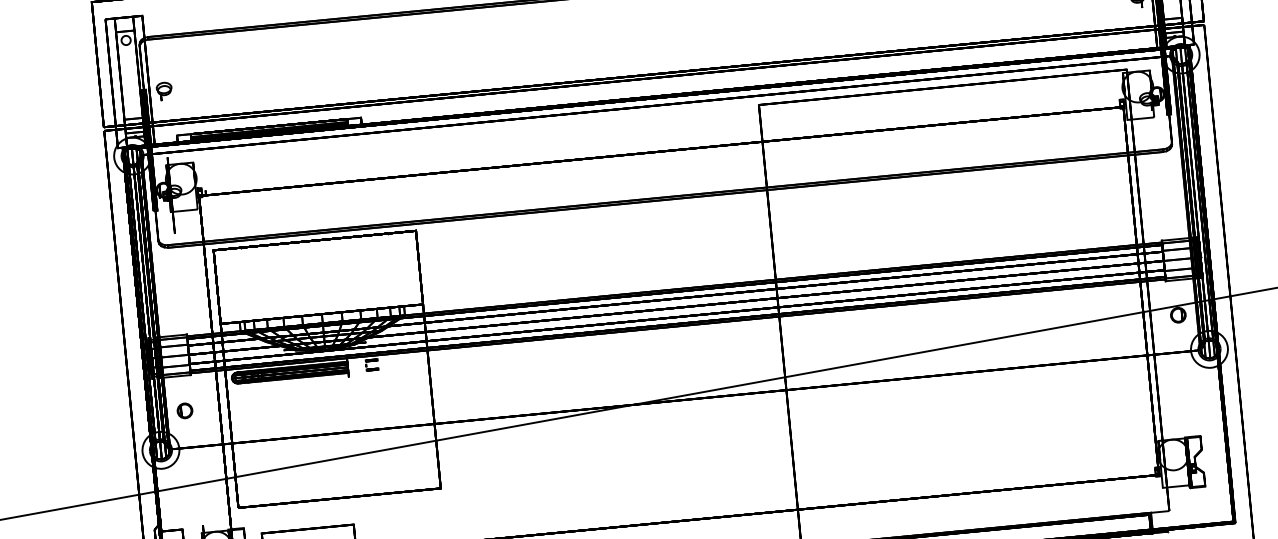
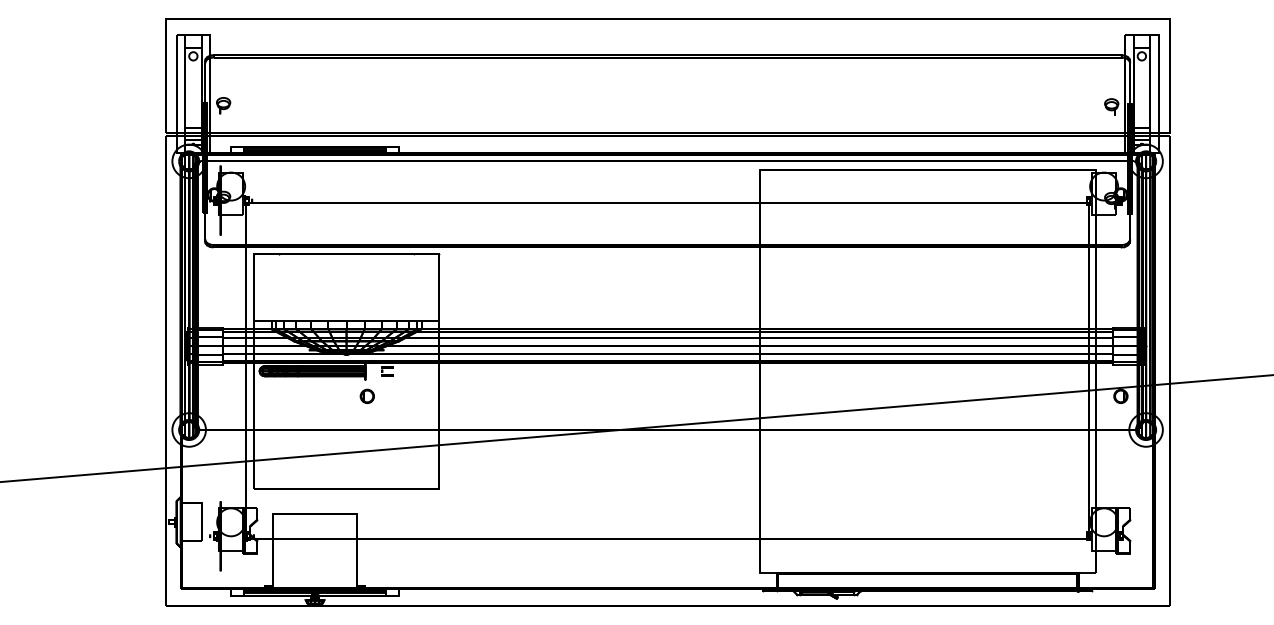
part: (183, 409) -> (366, 395), moved

